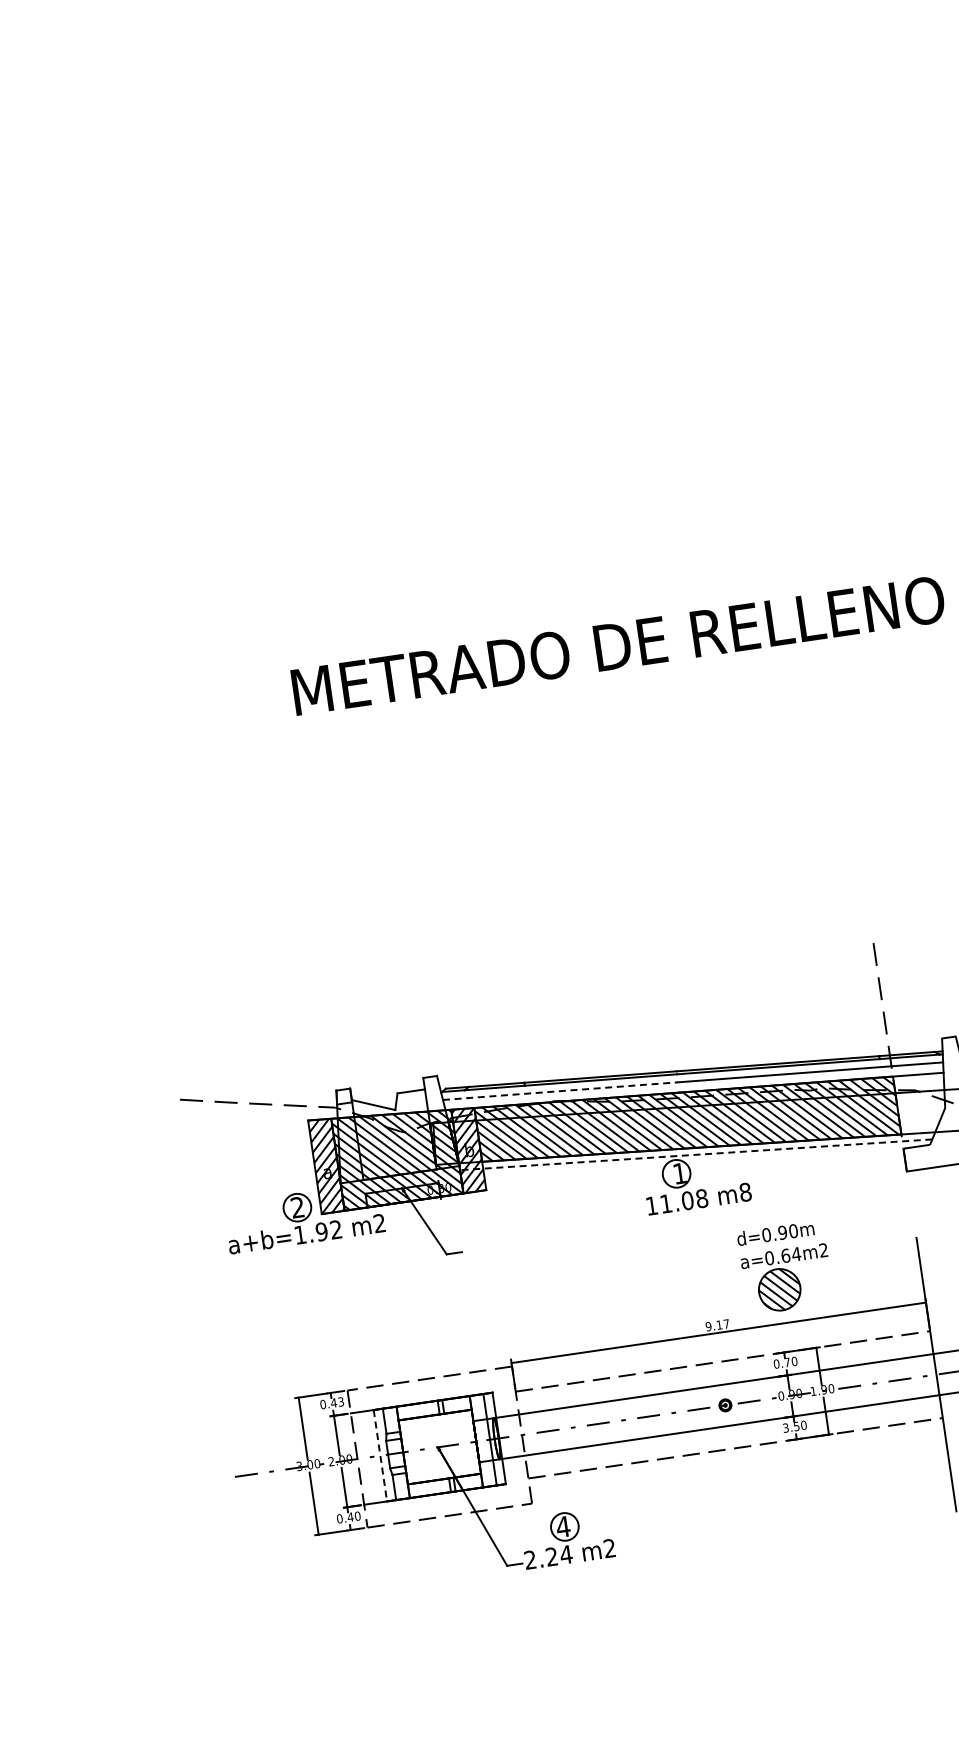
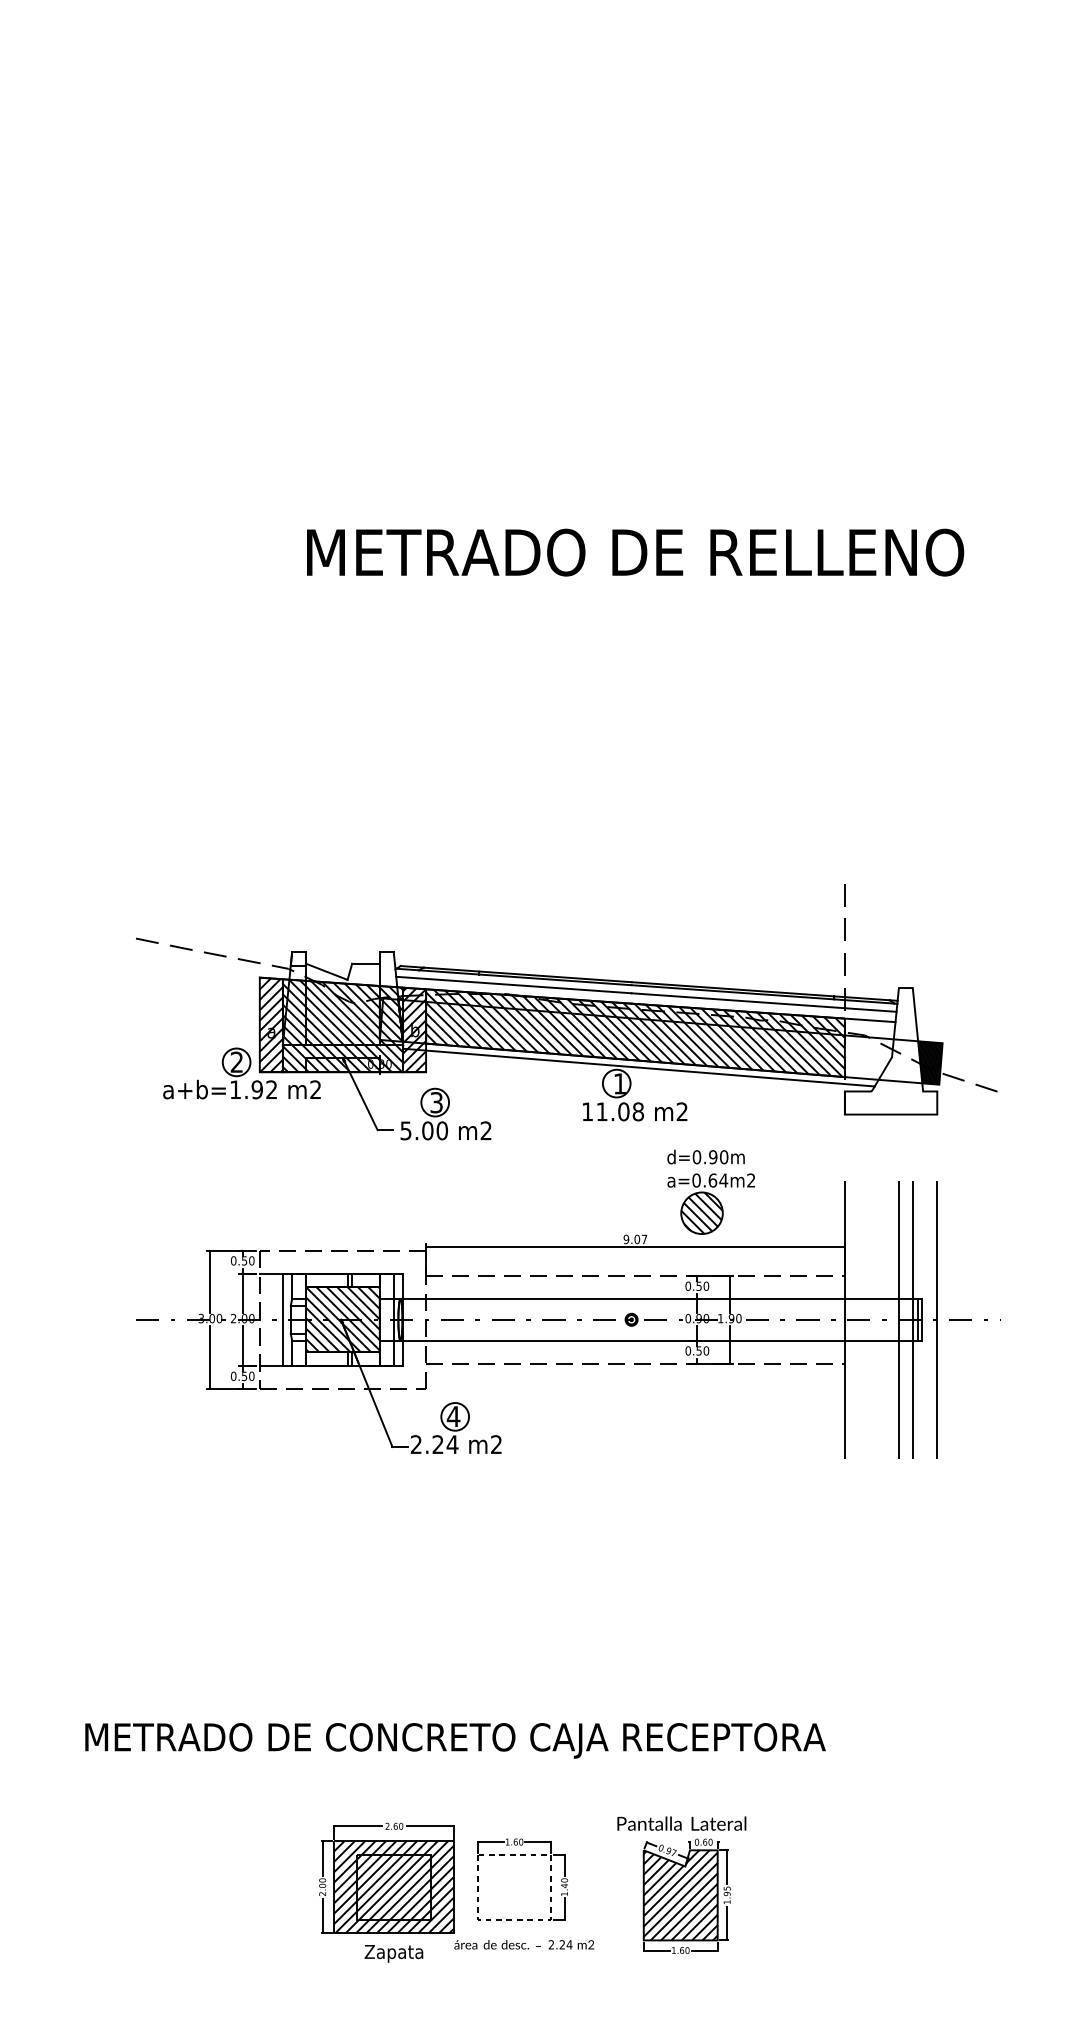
line: (560, 1091) -> (513, 985), dashed -> solid
line: (695, 1154) -> (638, 1067), dashed -> solid
text: (744, 1192) -> (681, 1111), m8 -> m2
part: (511, 1228) -> (445, 1113), added
text: (719, 1325) -> (637, 1239), 9.17 -> 9.07
text: (786, 1361) -> (698, 1285), 0.70 -> 0.50
text: (336, 1402) -> (247, 1260), 0.43 -> 0.50
text: (786, 1427) -> (688, 1350), 3.50 -> 0.50
hatch: (439, 1446) -> (342, 1319), added
line: (380, 1456) -> (282, 1320), dashed -> solid
text: (350, 1517) -> (244, 1376), 0.40 -> 0.50

